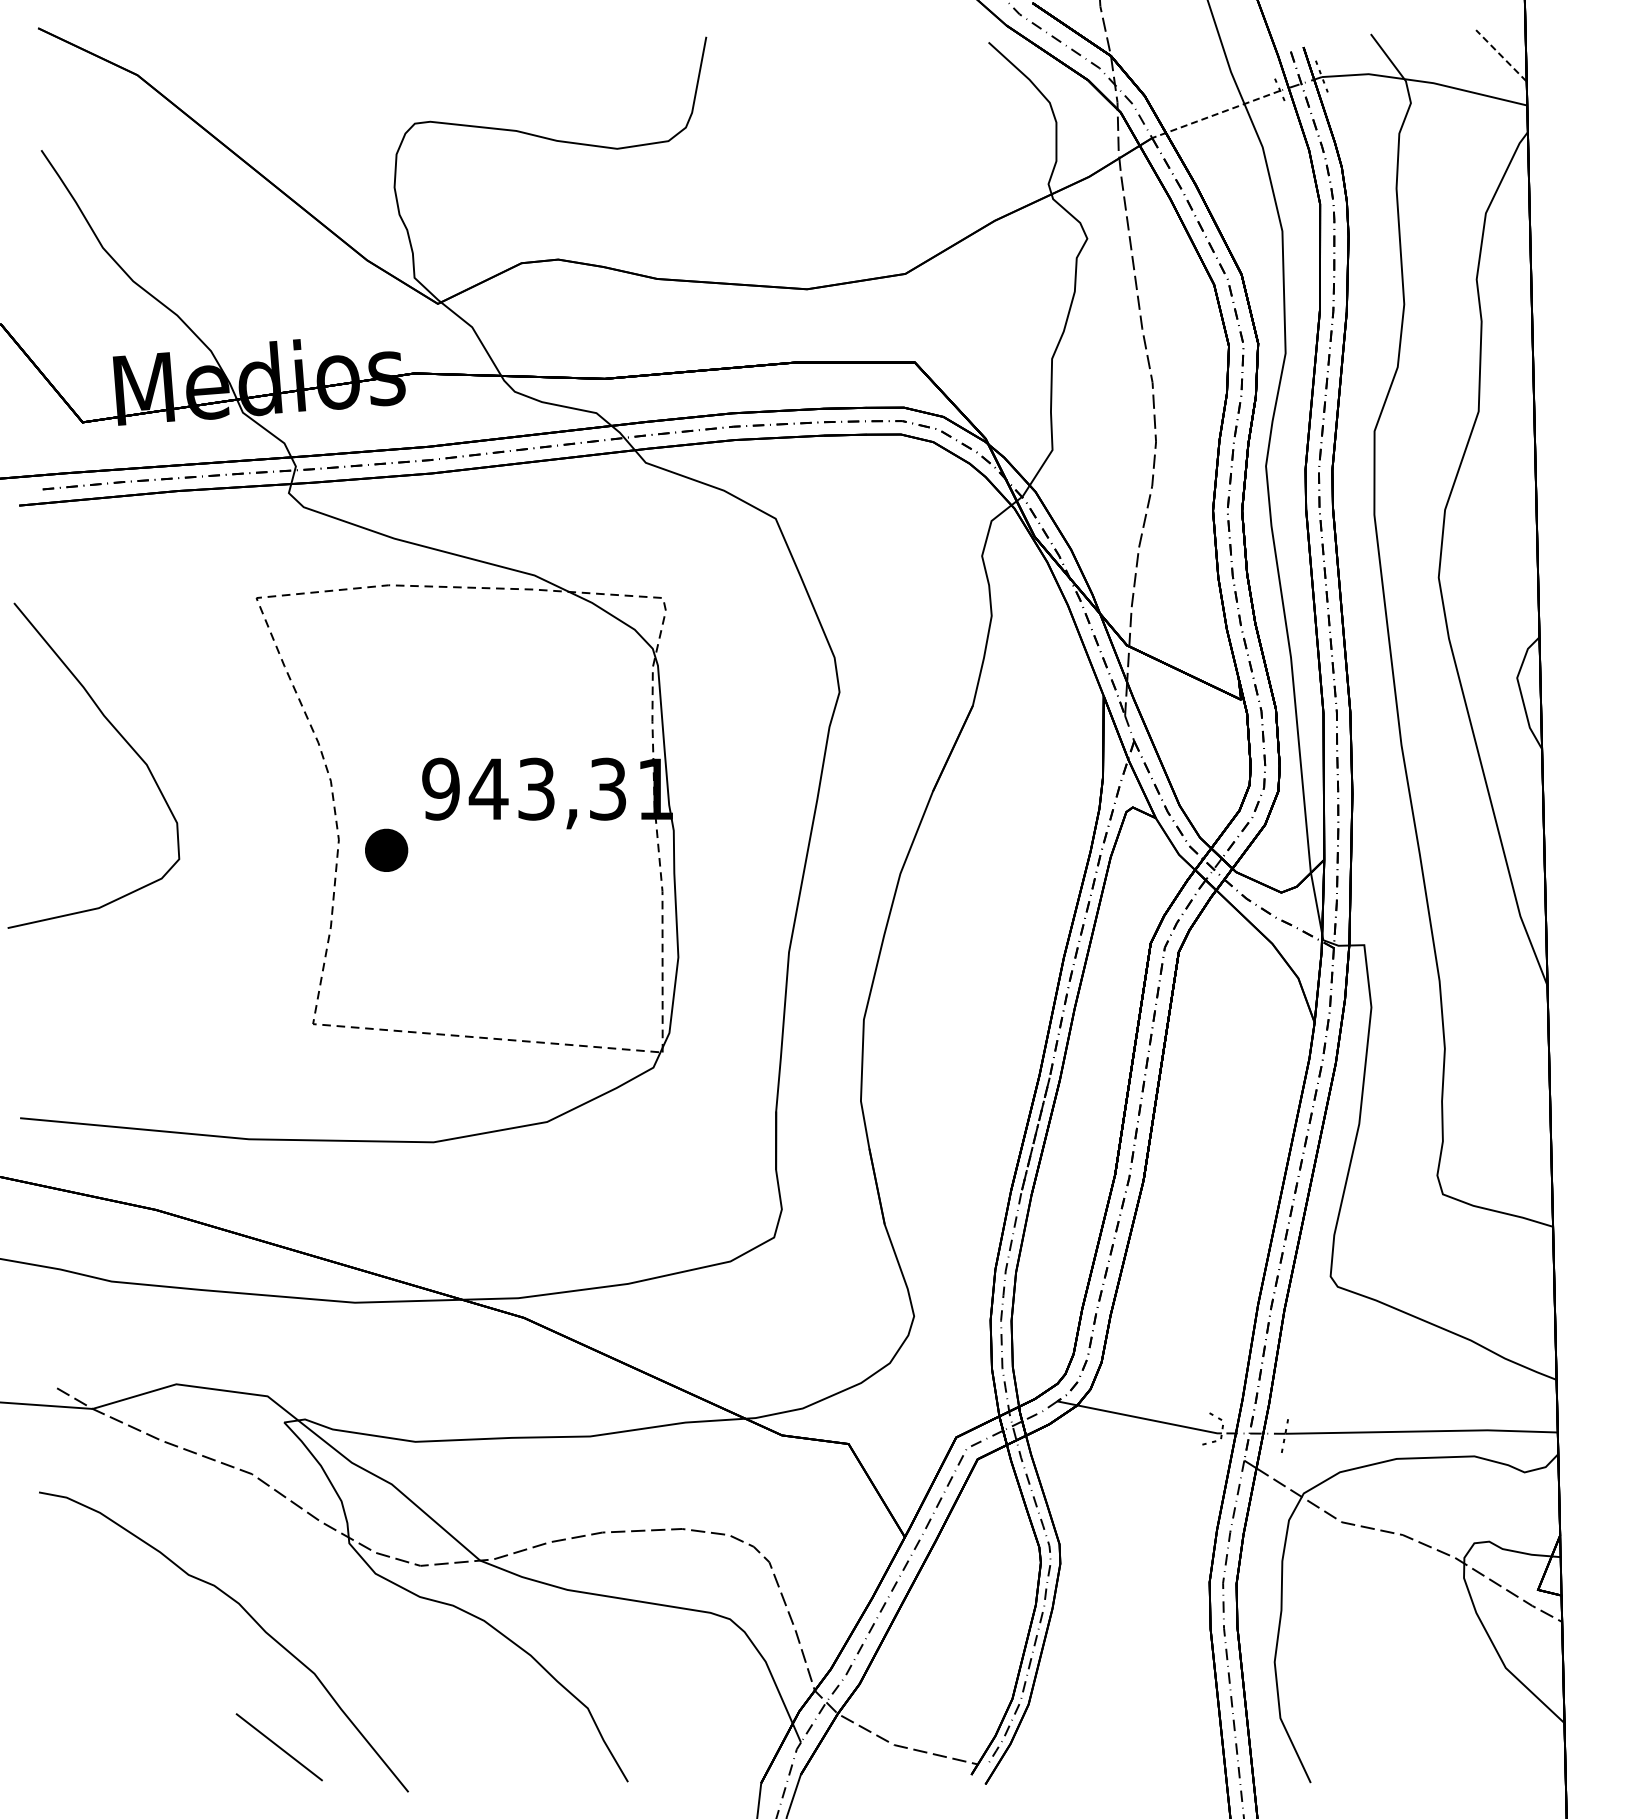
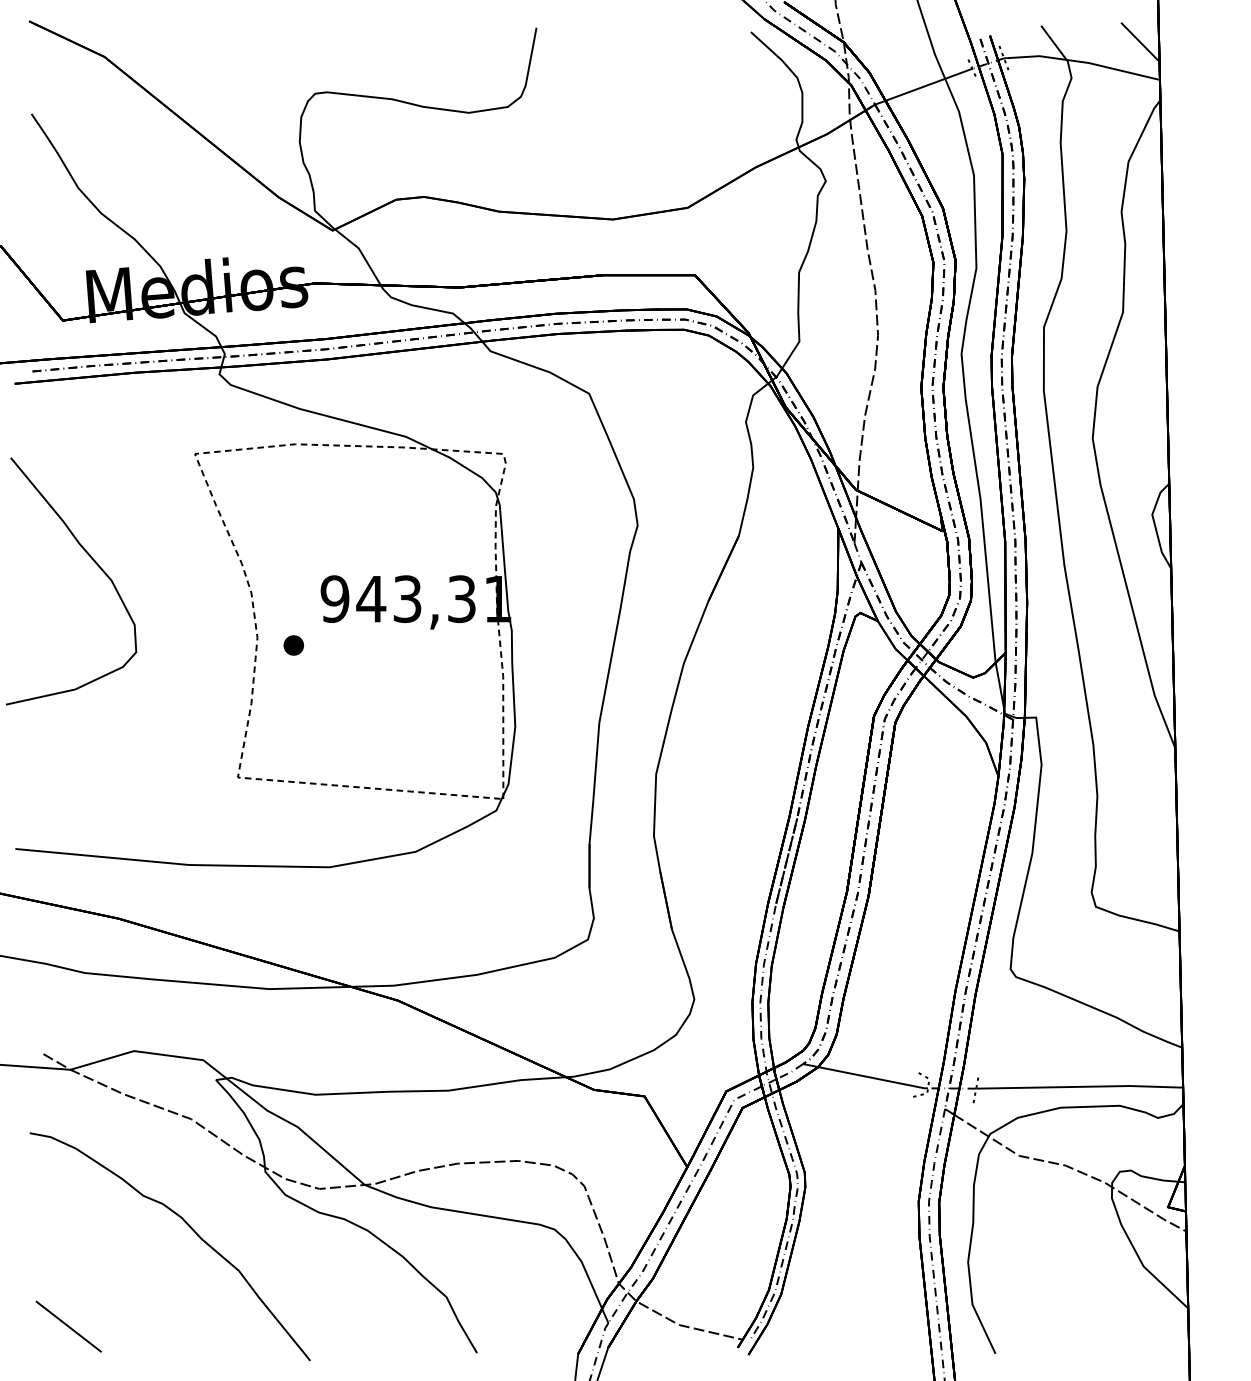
line: (1501, 56) -> (1140, 42), dashed -> solid
line: (1215, 114) -> (923, 86), dashed -> solid
part: (386, 849) -> (293, 644), size x0.62
line: (278, 1747) -> (68, 1326), moved

